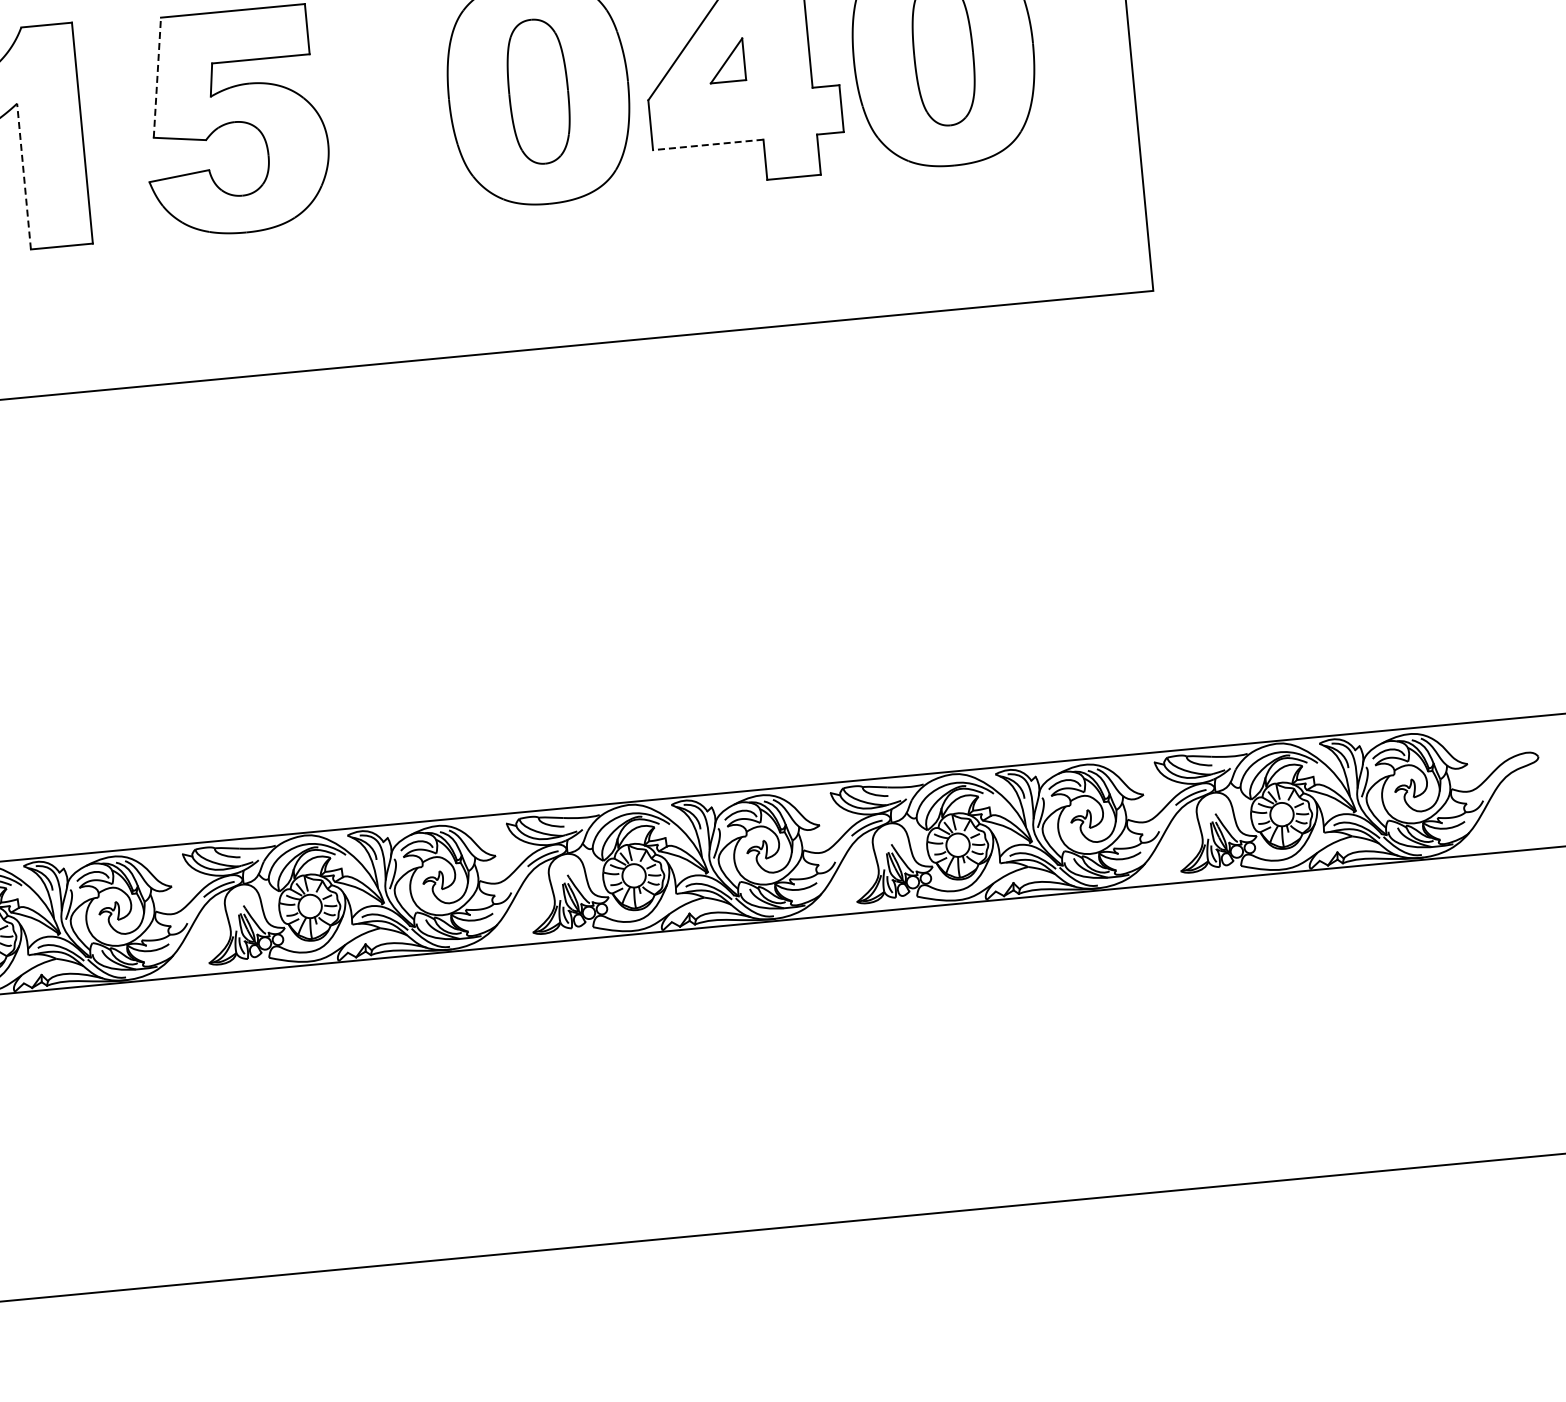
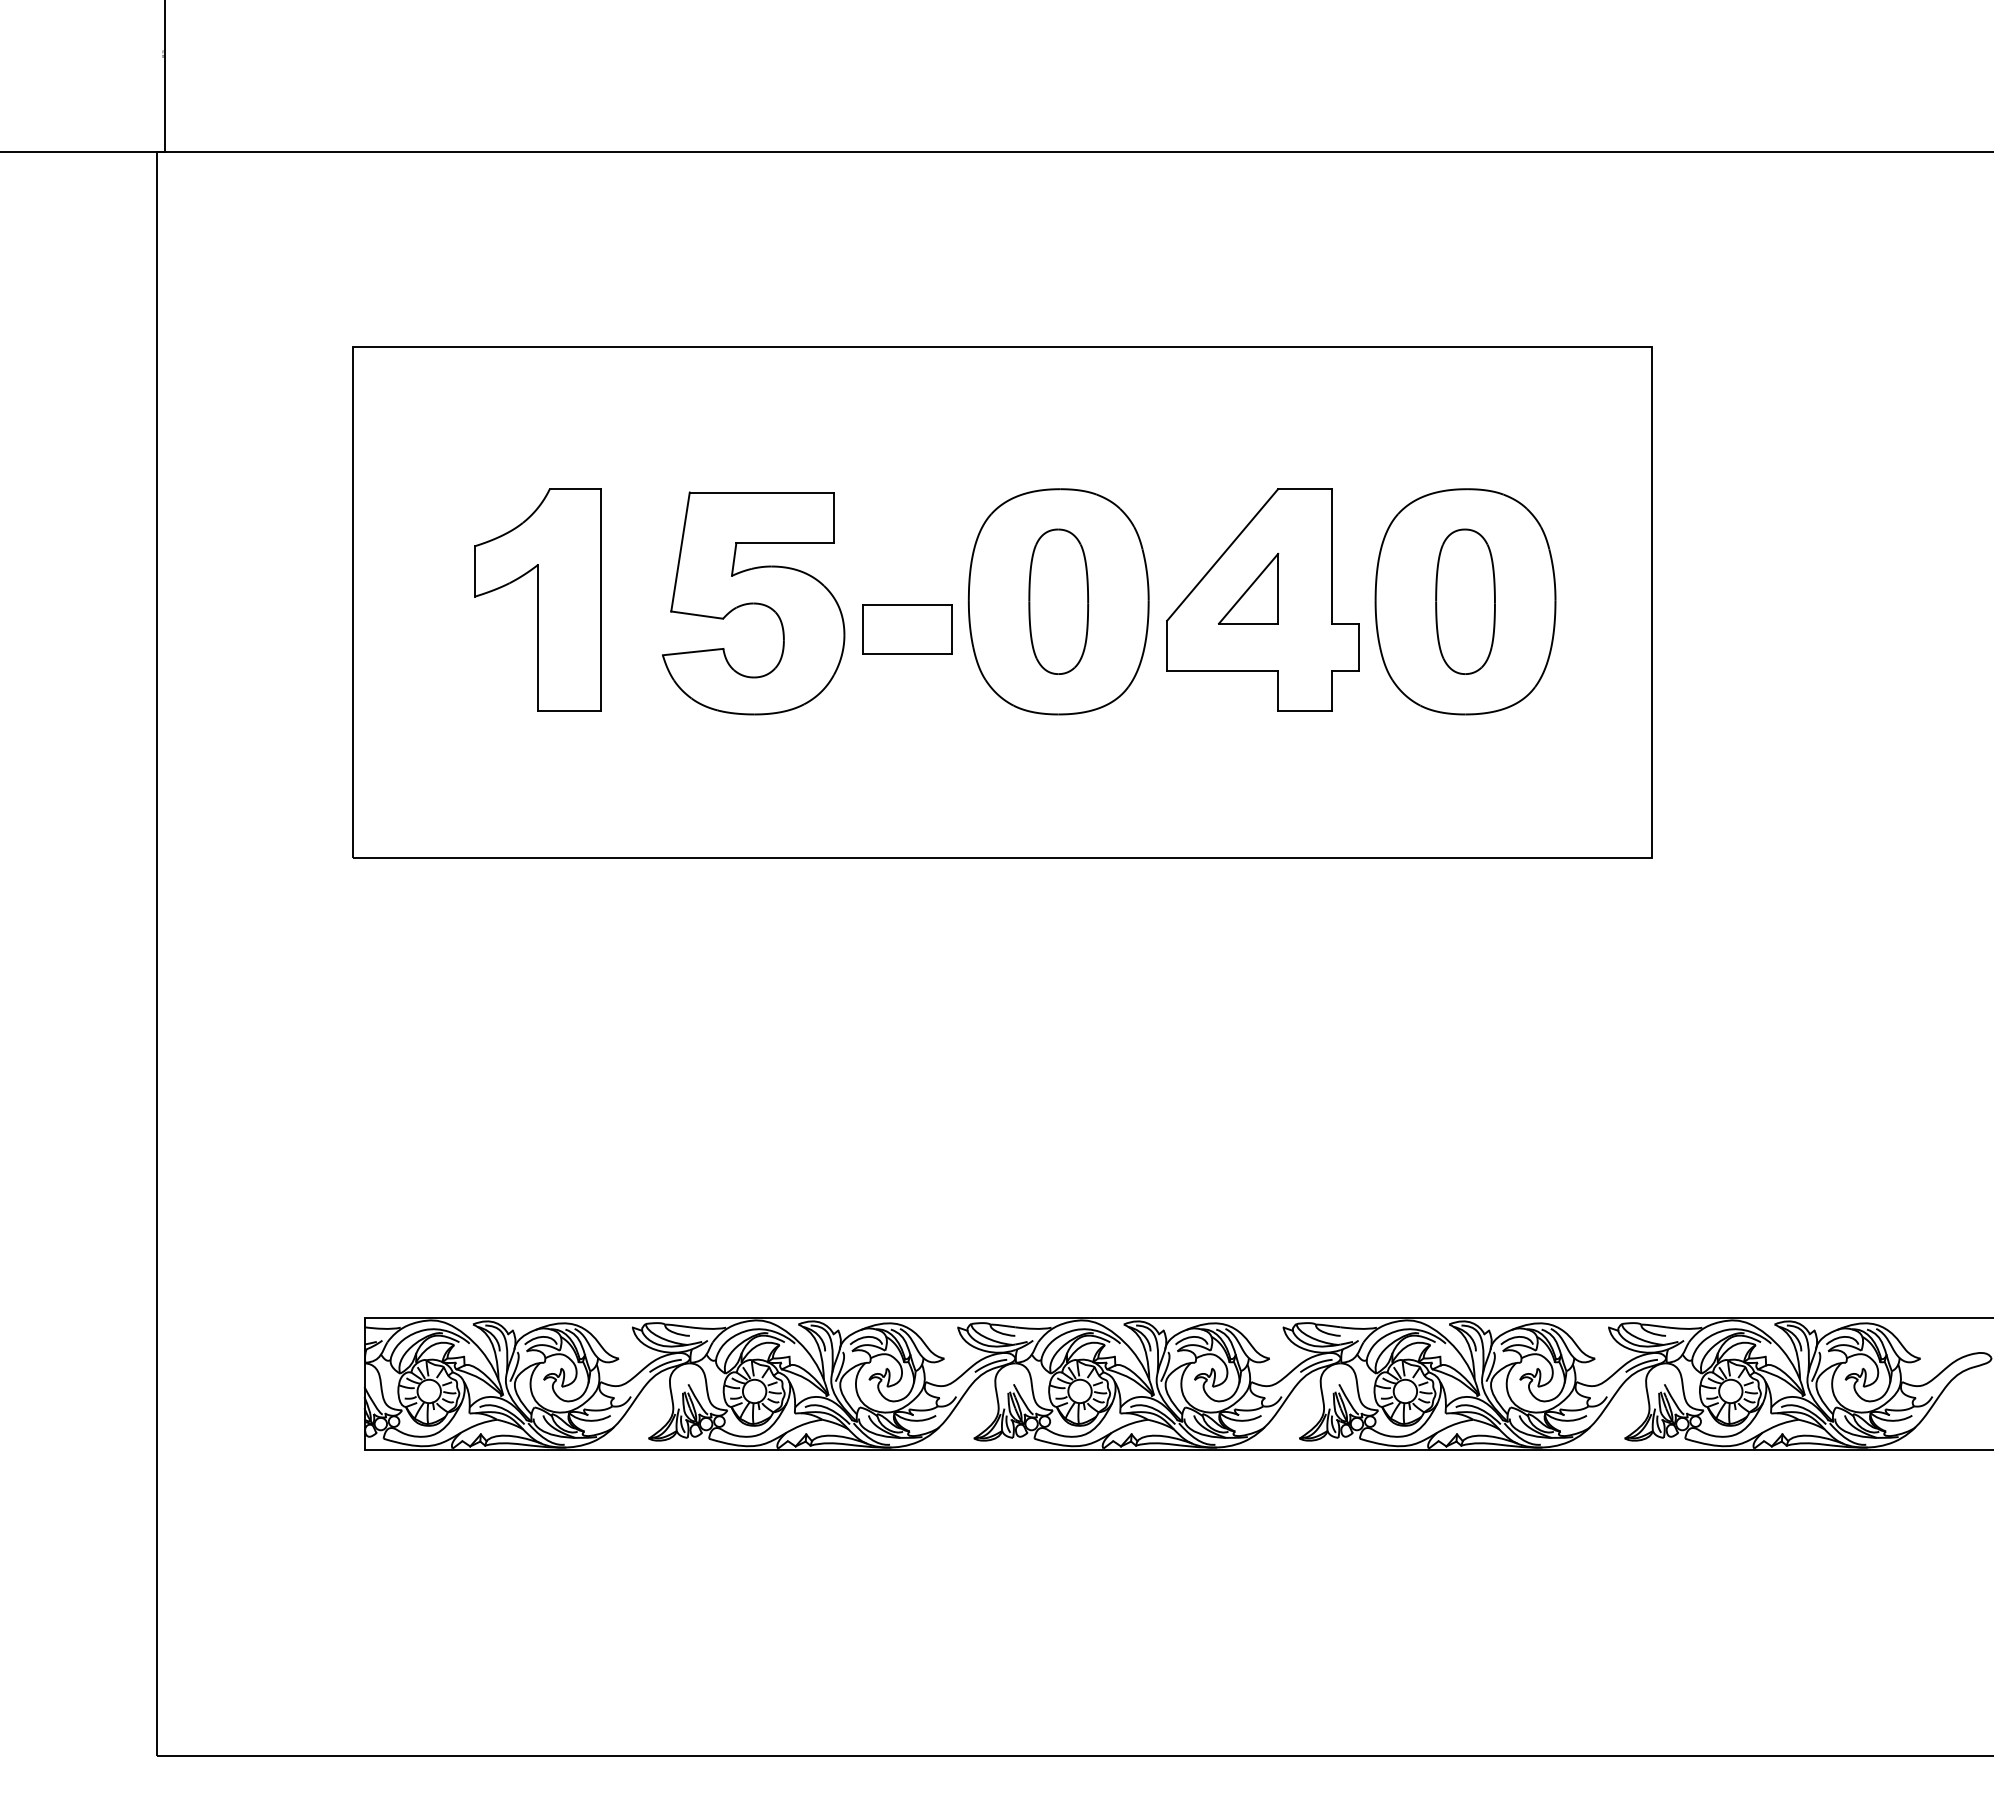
part: (726, 60) -> (1248, 588), size x1.67
line: (157, 77) -> (680, 551), dashed -> solid
part: (390, 133) -> (907, 629), added
line: (708, 144) -> (1222, 670), dashed -> solid
line: (24, 176) -> (538, 637), dashed -> solid

